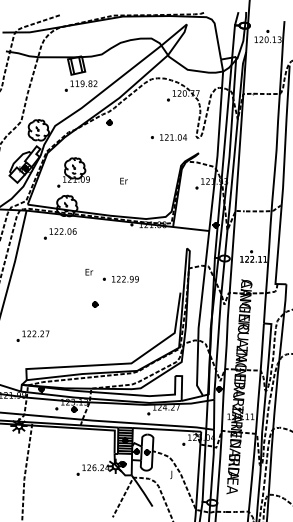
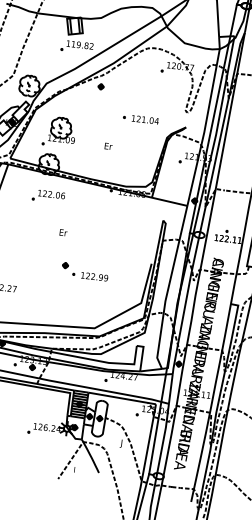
part: (168, 137) -> (140, 119), moved
part: (59, 233) -> (47, 196), moved
part: (120, 278) -> (89, 275), moved

